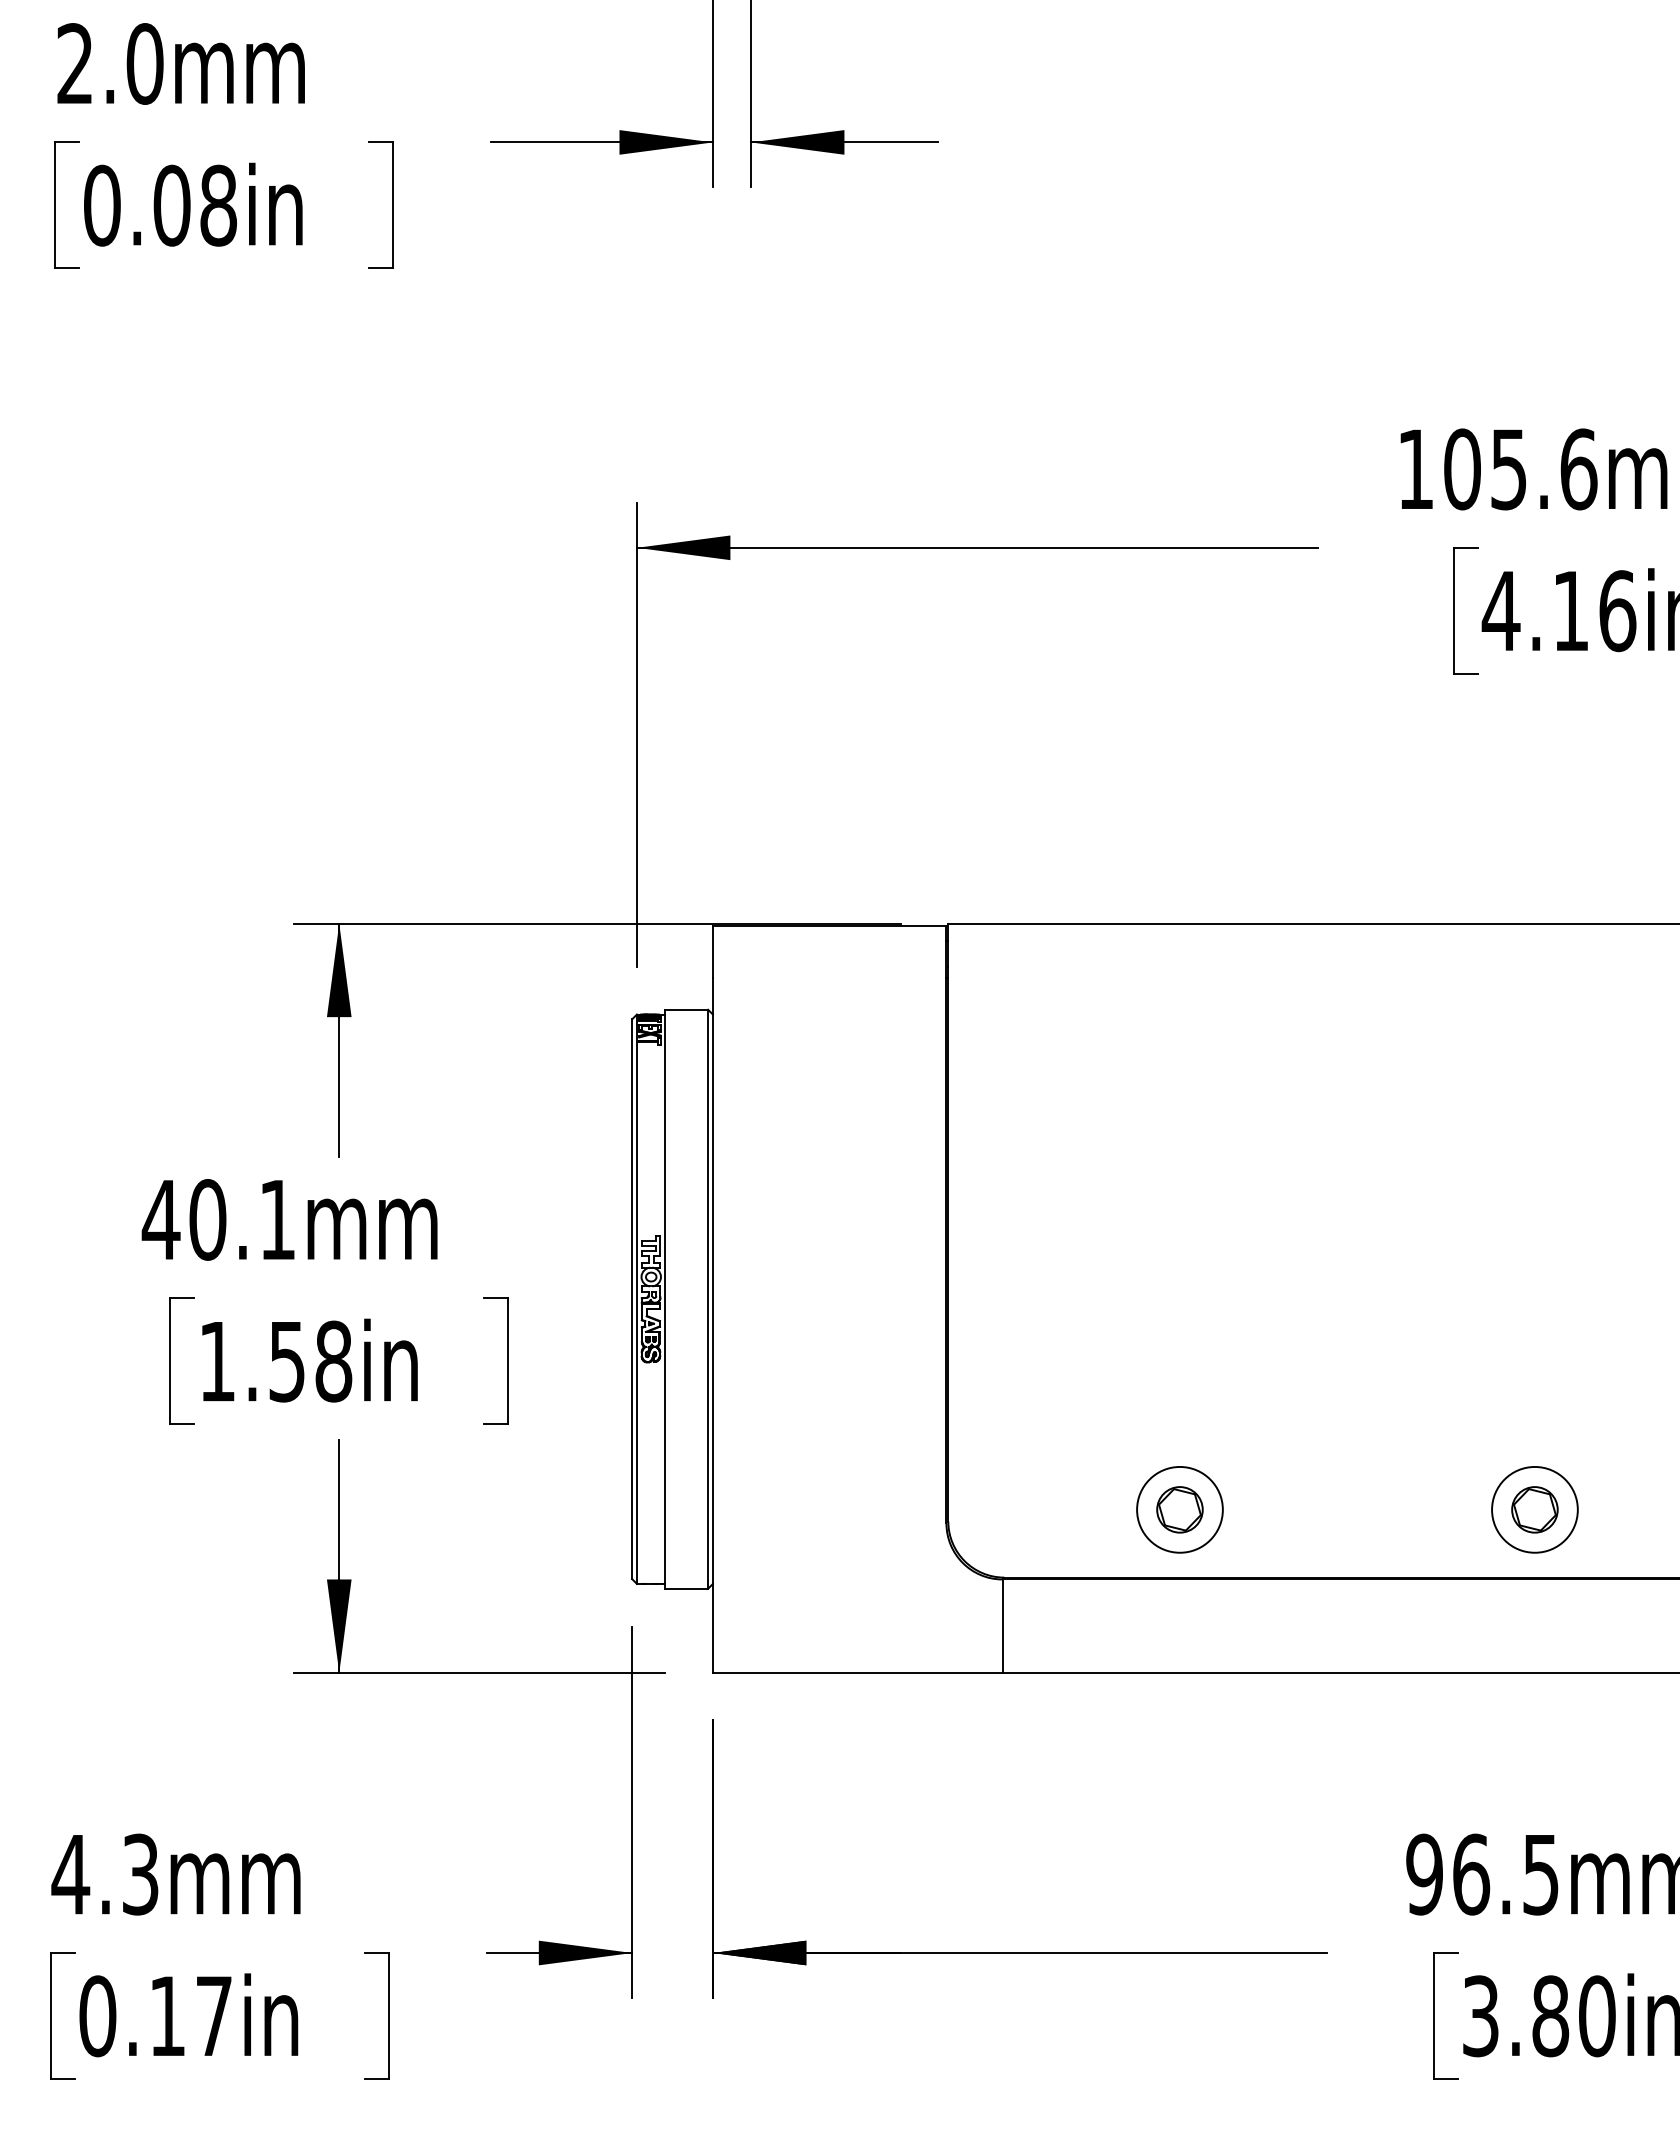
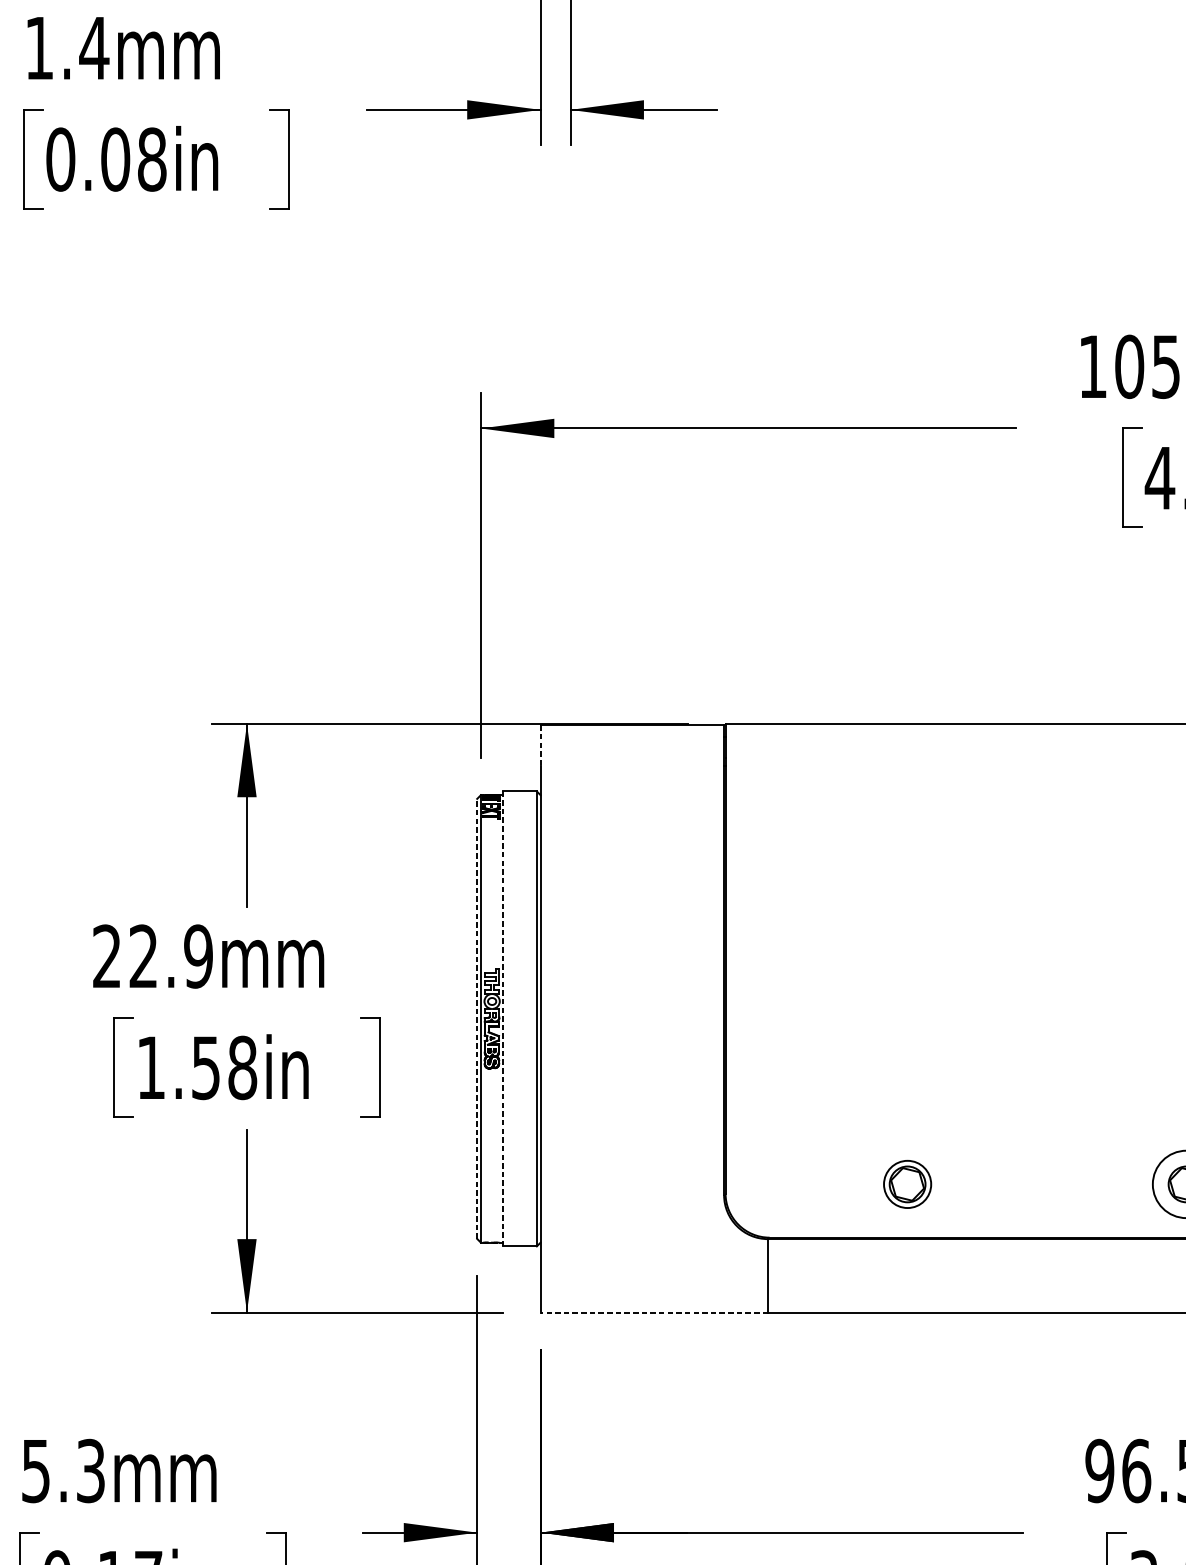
text: (110, 63) -> (67, 47), 2.0mm -> 1.4mm
line: (712, 952) -> (540, 746), solid -> dashed
text: (218, 1219) -> (152, 956), 40.1mm -> 22.9mm
line: (632, 1299) -> (477, 1019), solid -> dashed
line: (665, 1299) -> (503, 1019), solid -> dashed
circle: (1179, 1509) -> (907, 1184), size x0.7
line: (857, 1672) -> (654, 1312), solid -> dashed
text: (70, 1875) -> (35, 1471), 4.3mm -> 5.3mm

